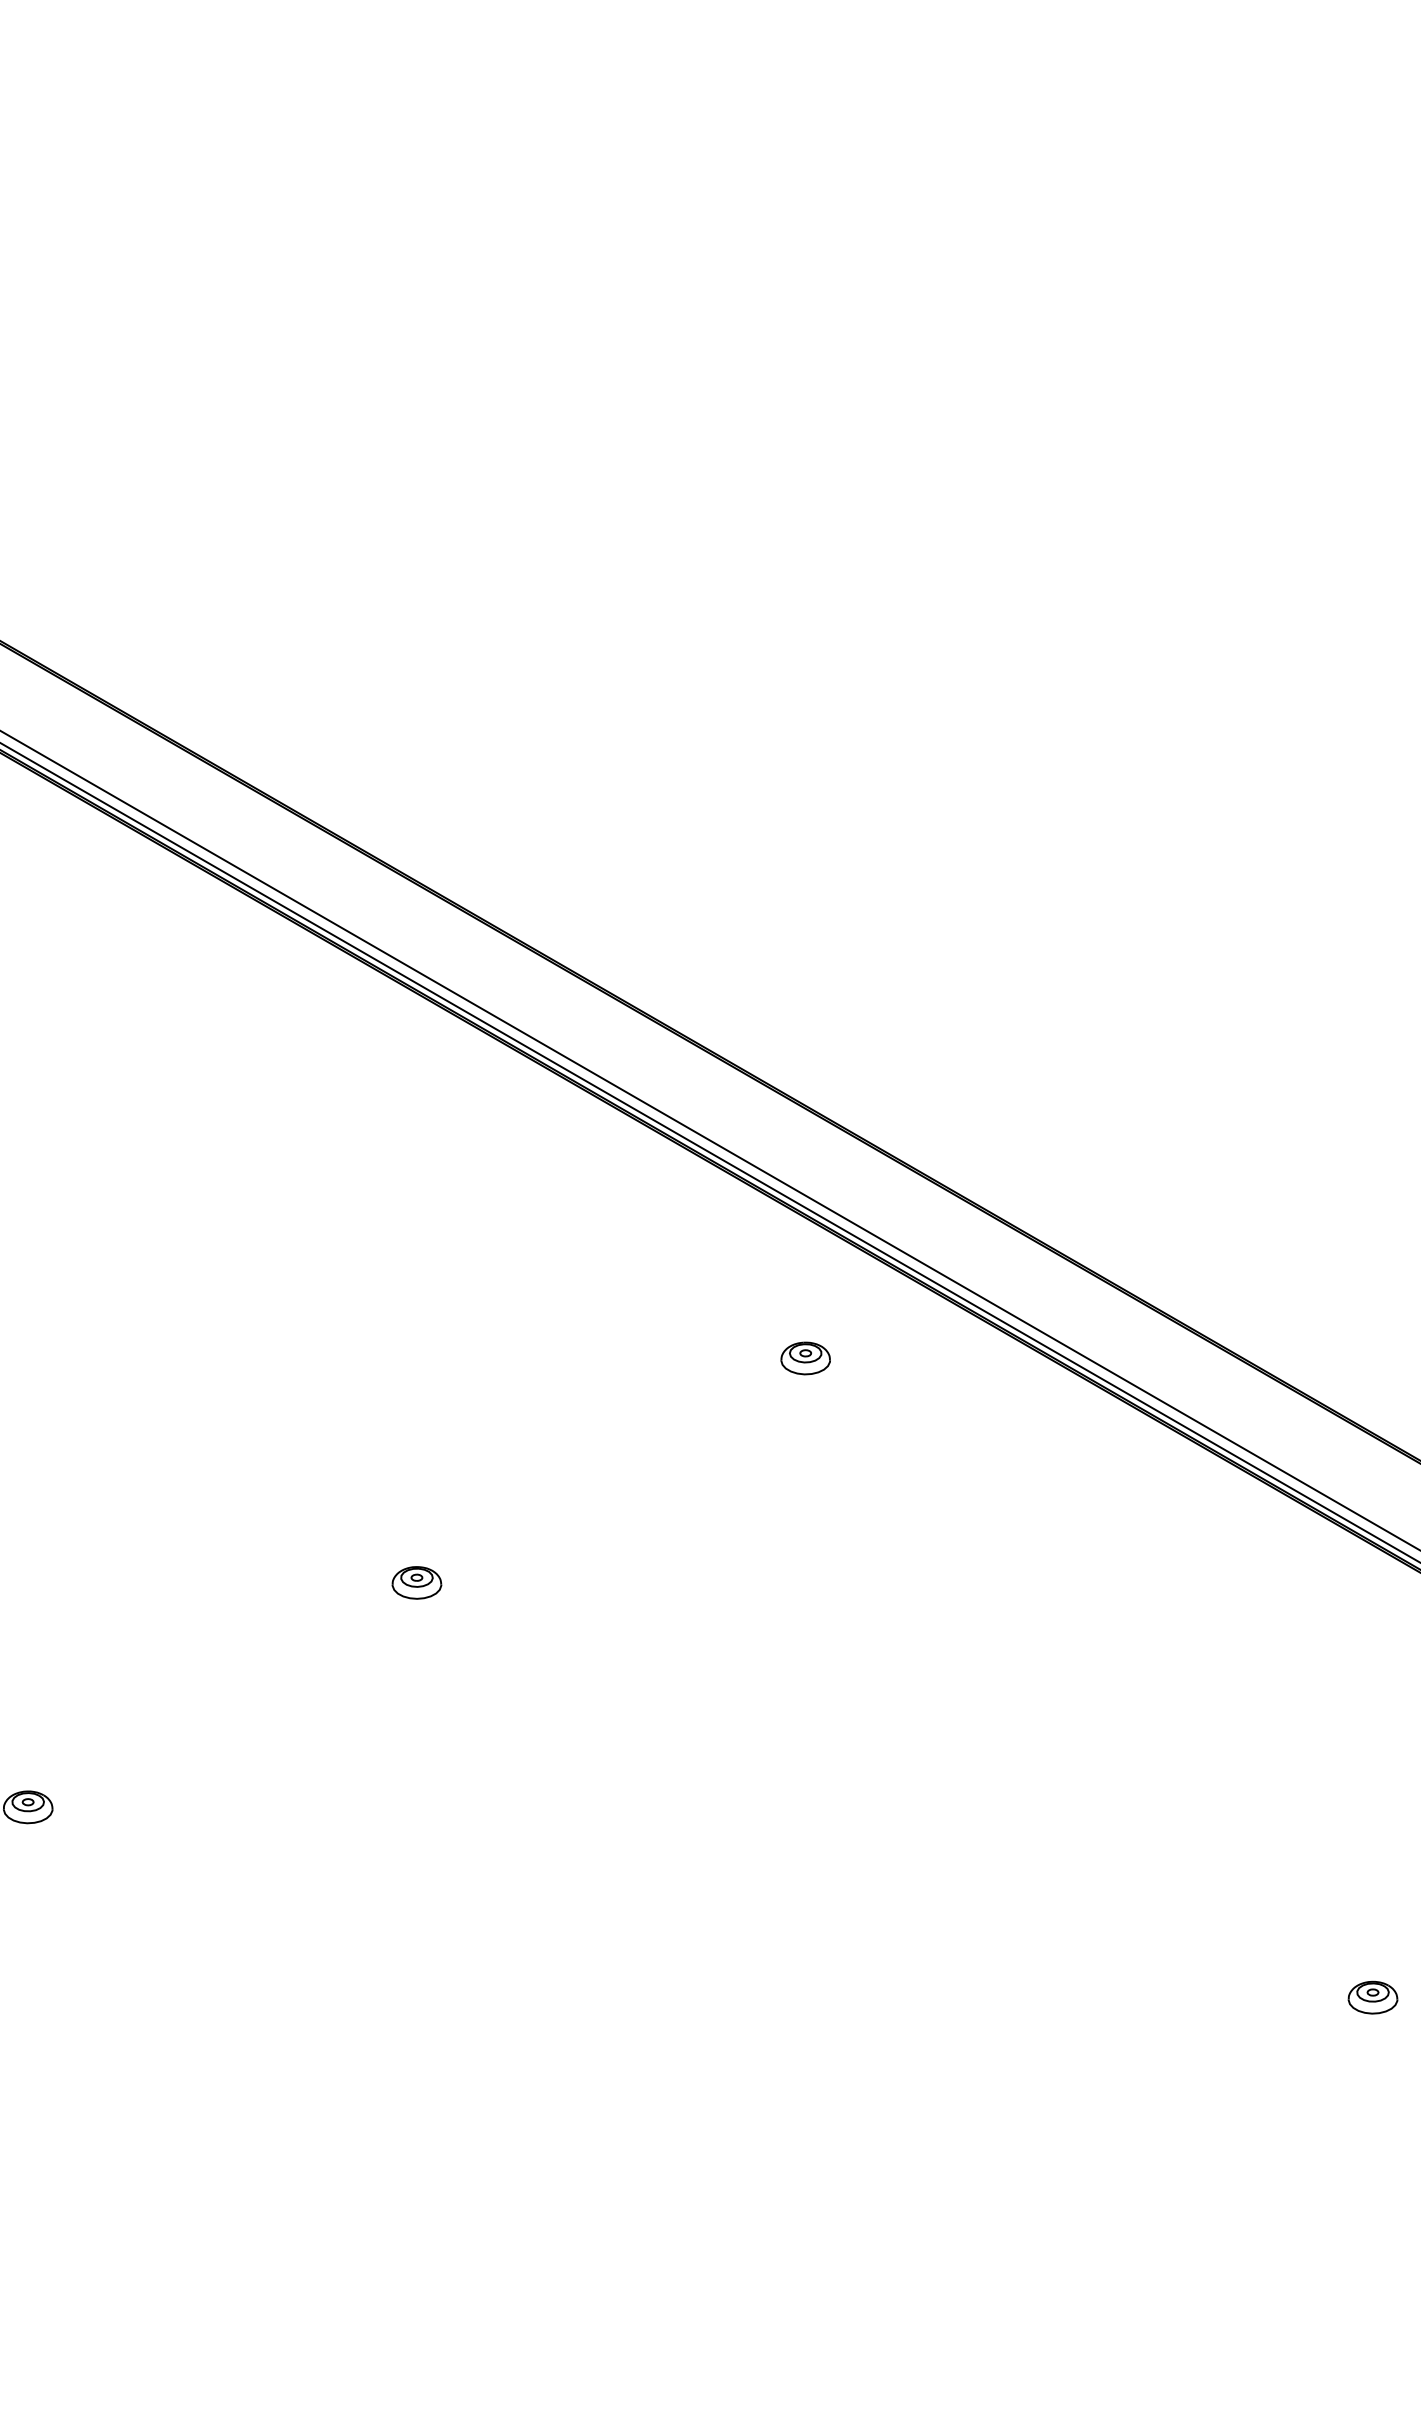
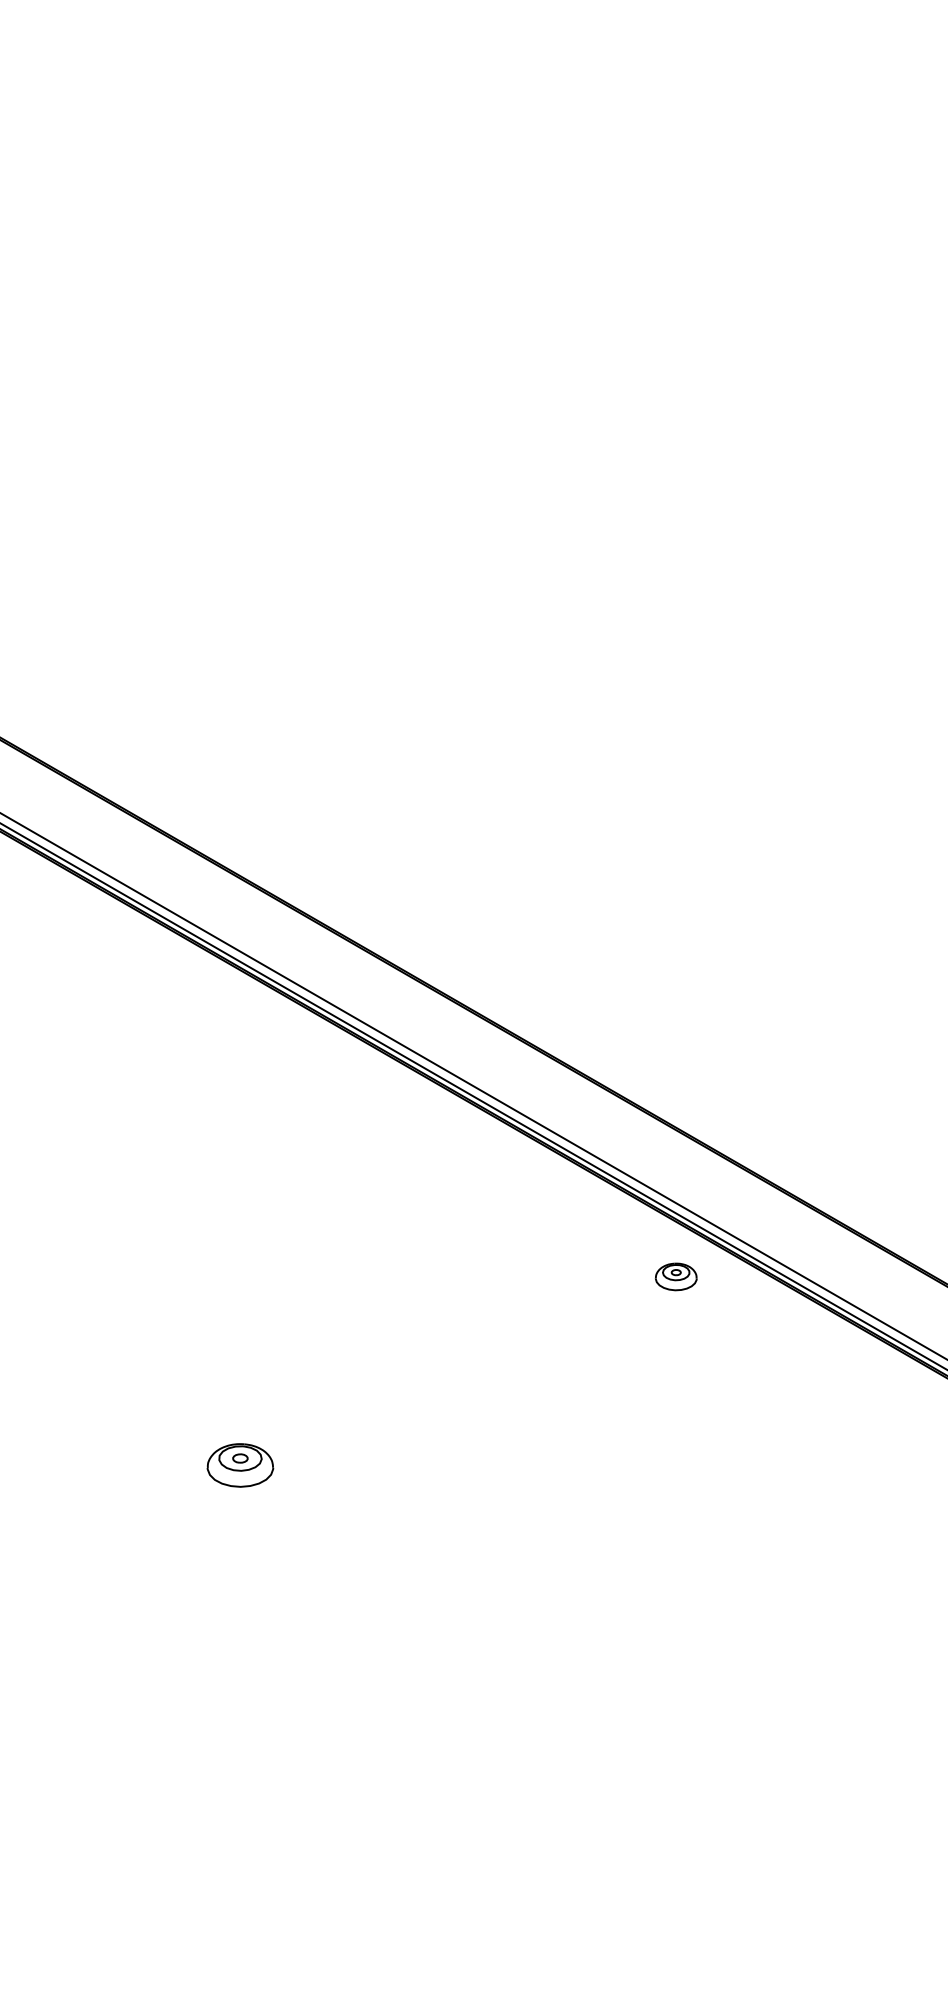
part: (805, 1358) -> (676, 1276), moved
part: (416, 1582) -> (240, 1465), size x1.6

